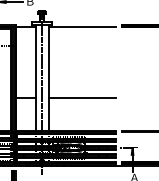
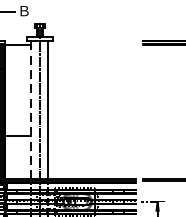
line: (82, 27) -> (92, 44), removed
line: (35, 77) -> (31, 109), solid -> dashed
line: (82, 97) -> (92, 136), removed

